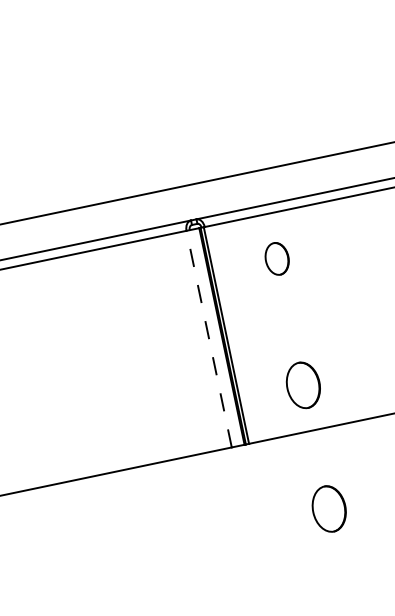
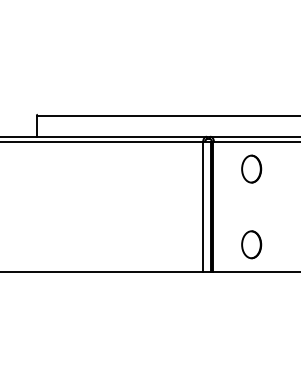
part: (276, 258) -> (251, 168), size x1.43
line: (209, 338) -> (203, 206), dashed -> solid
part: (328, 508) -> (251, 318), removed

